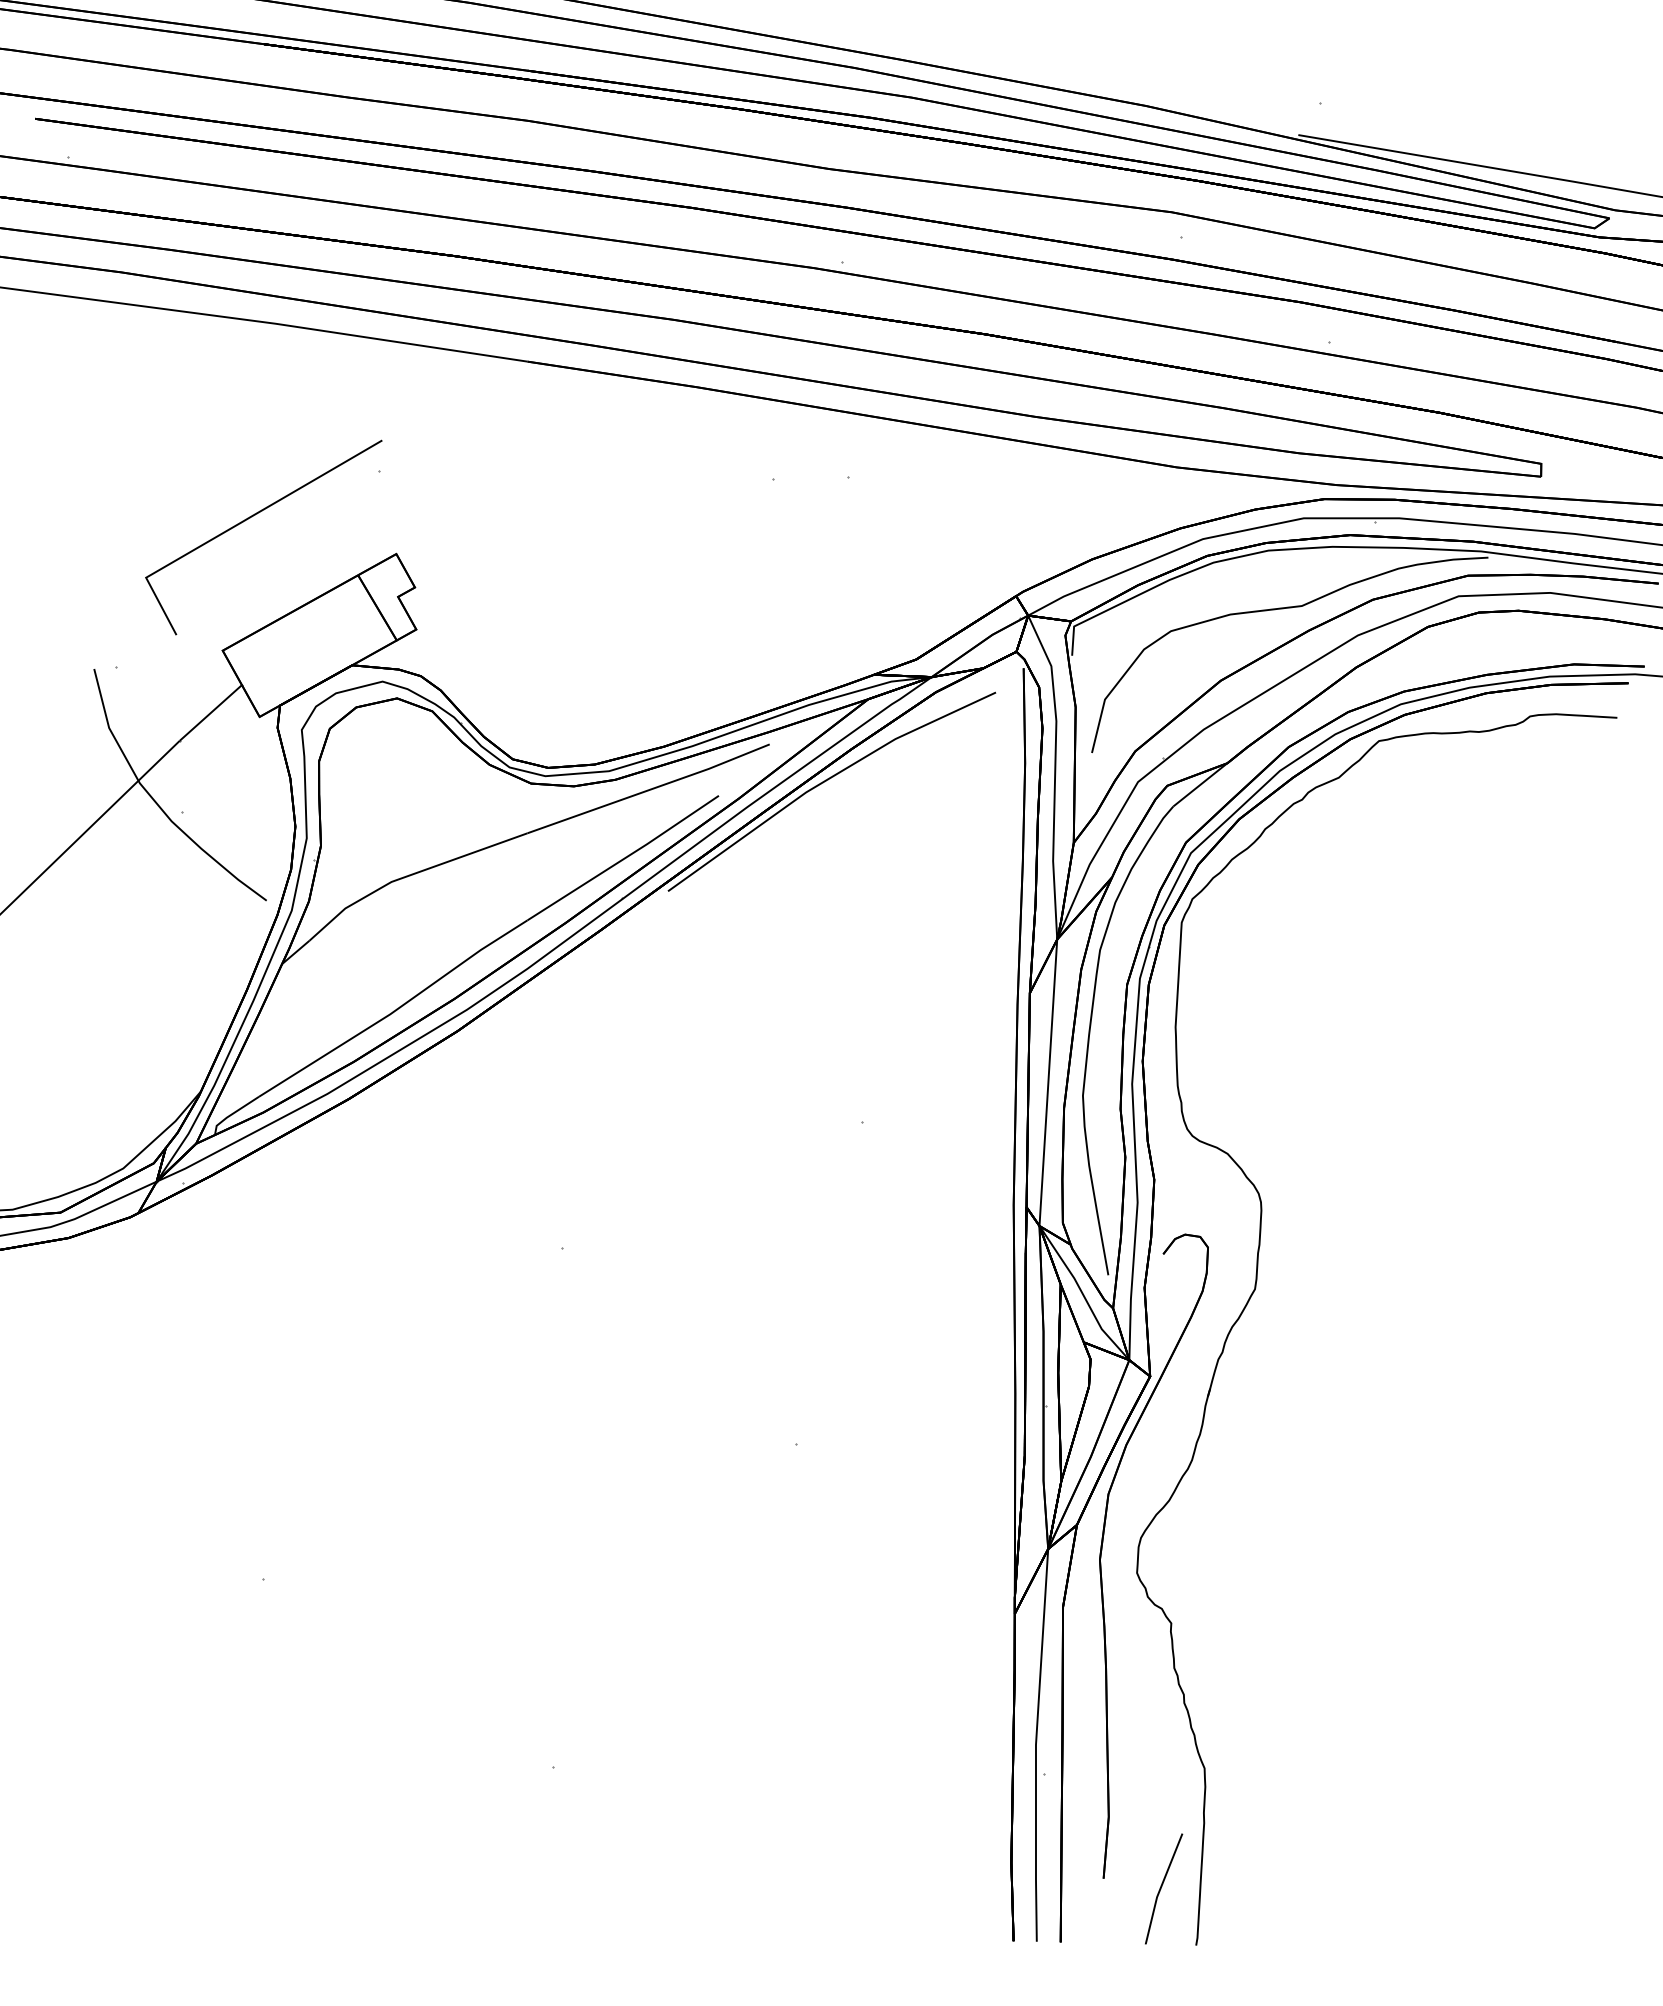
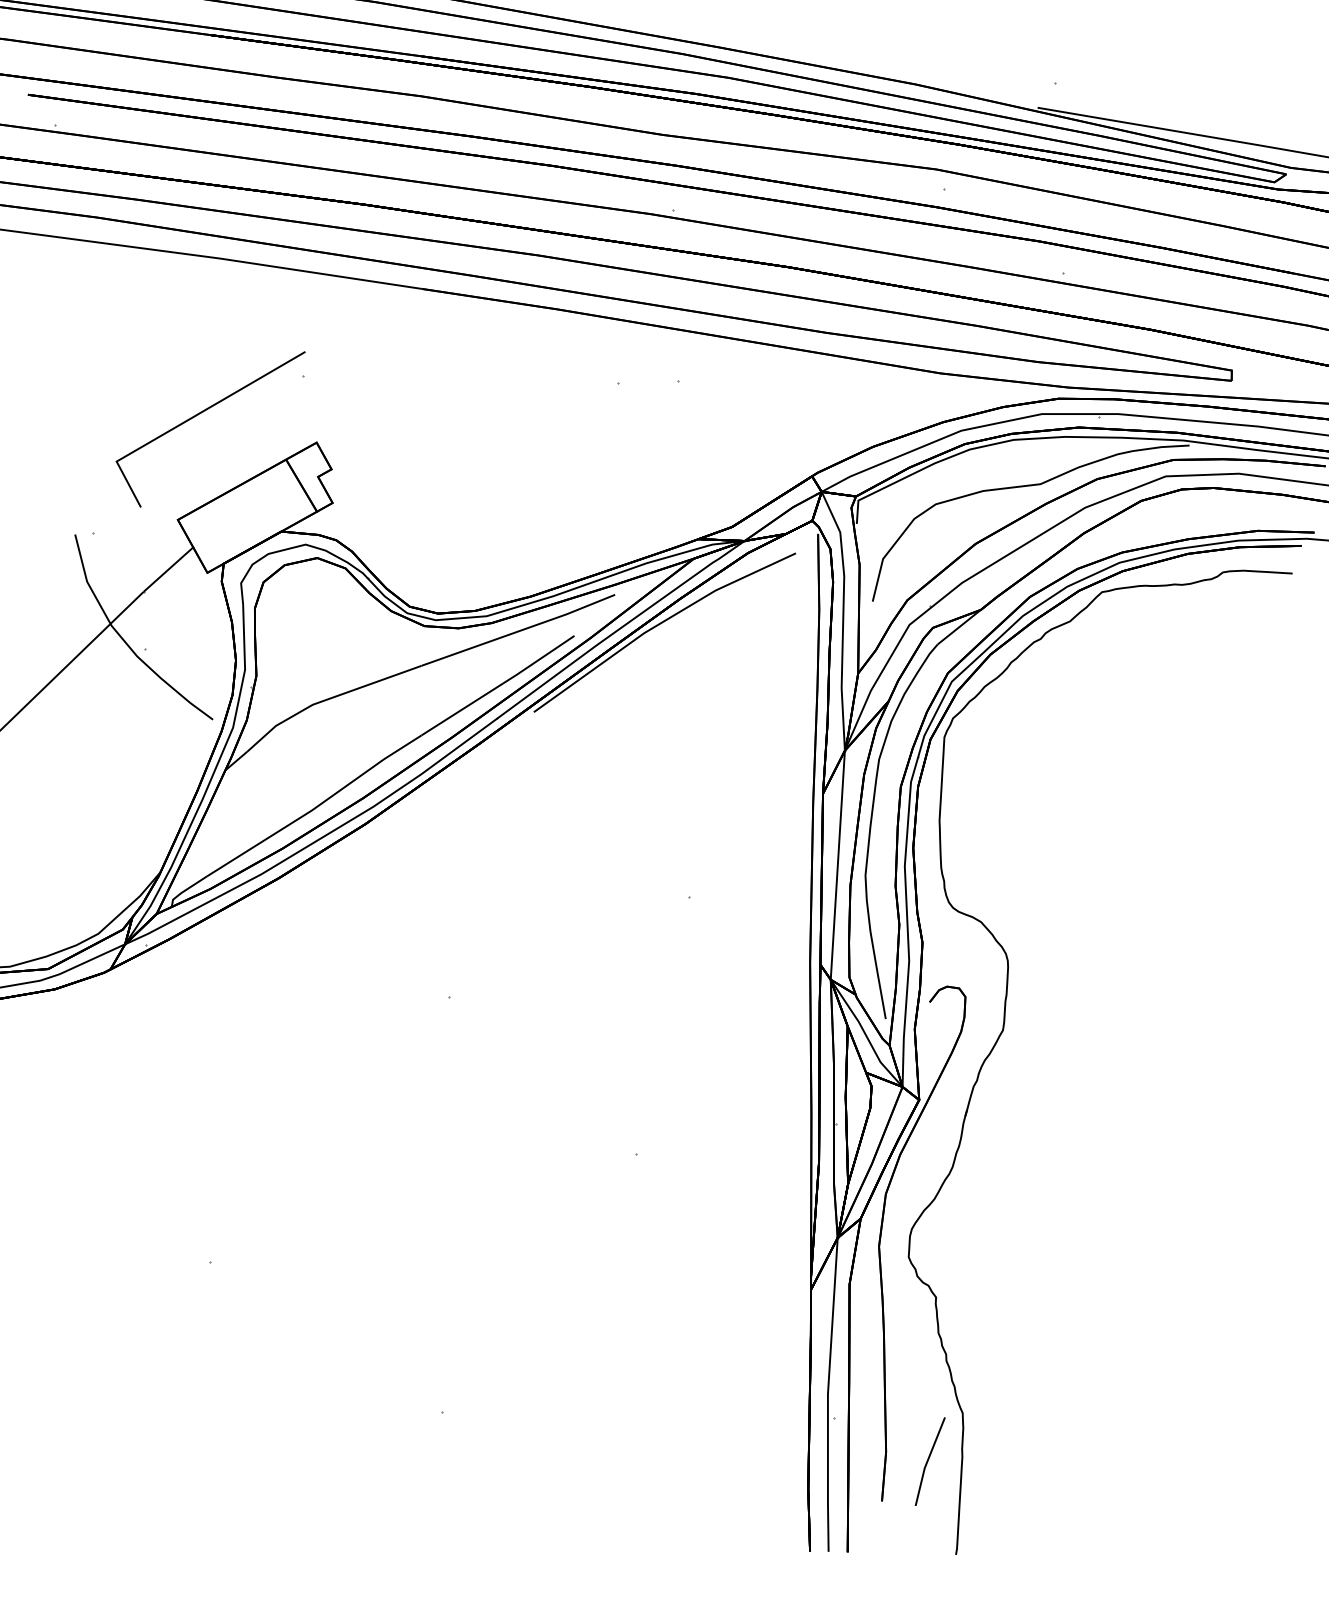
line: (1161, 1888) -> (928, 1461), moved

